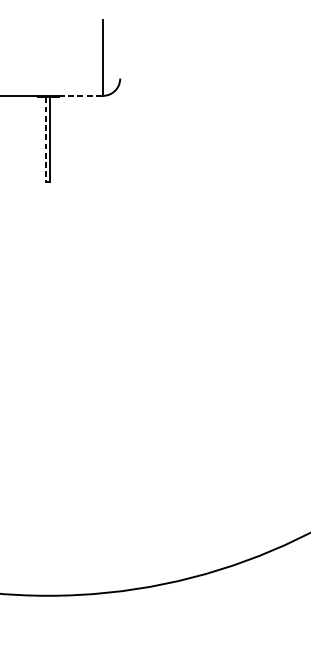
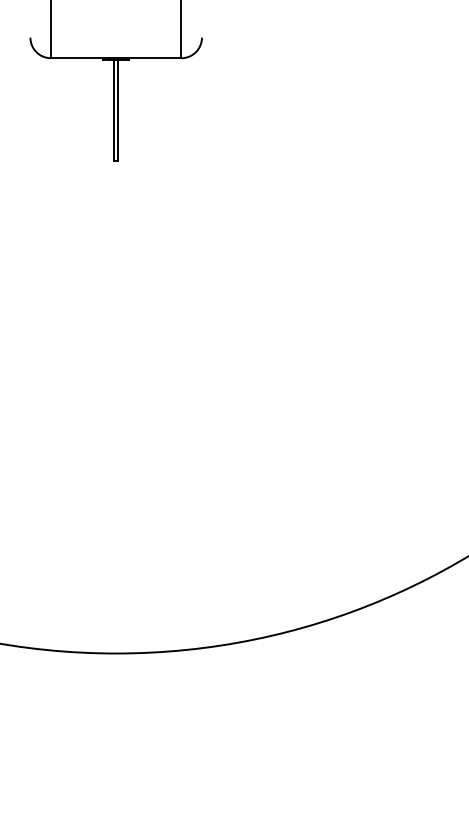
line: (81, 96) -> (155, 58), dashed -> solid
line: (45, 139) -> (113, 110), dashed -> solid

